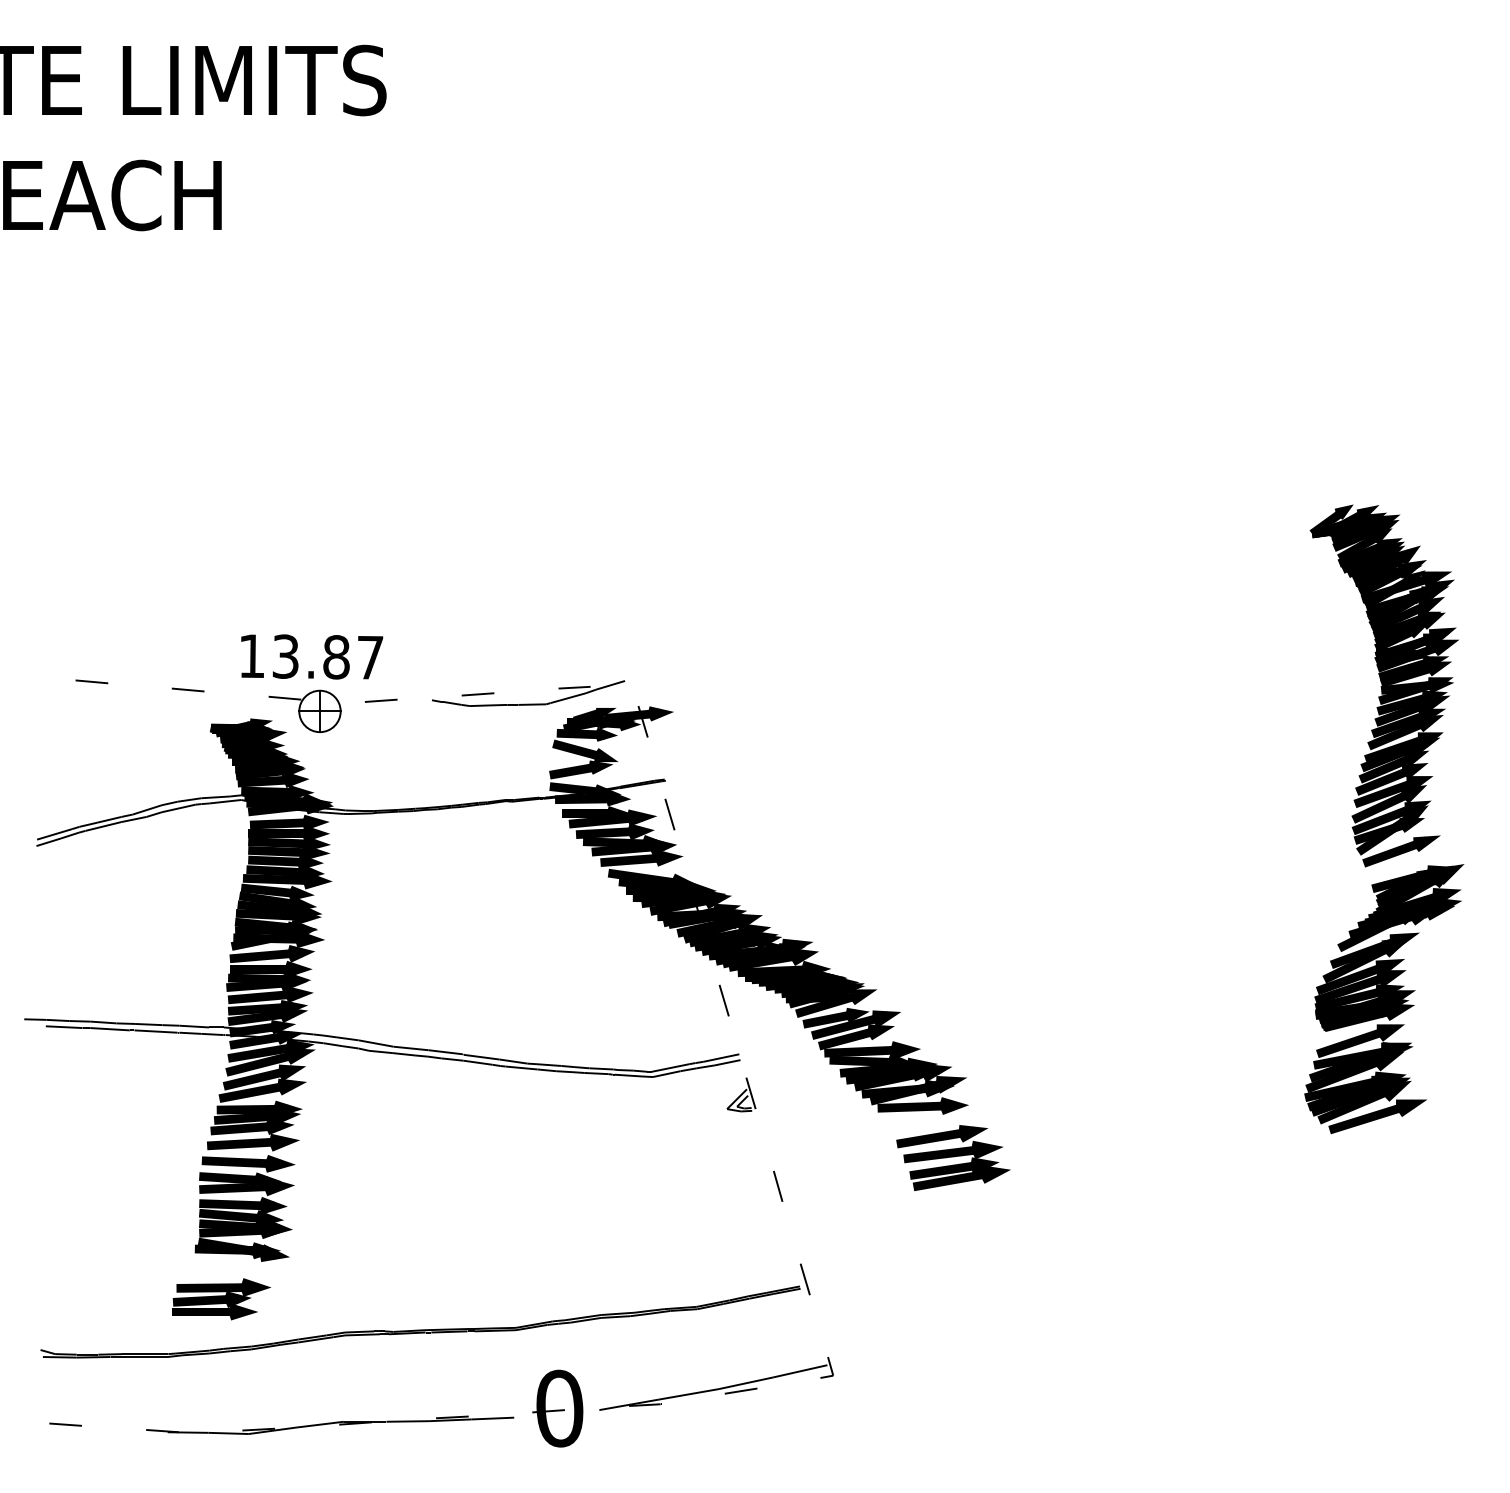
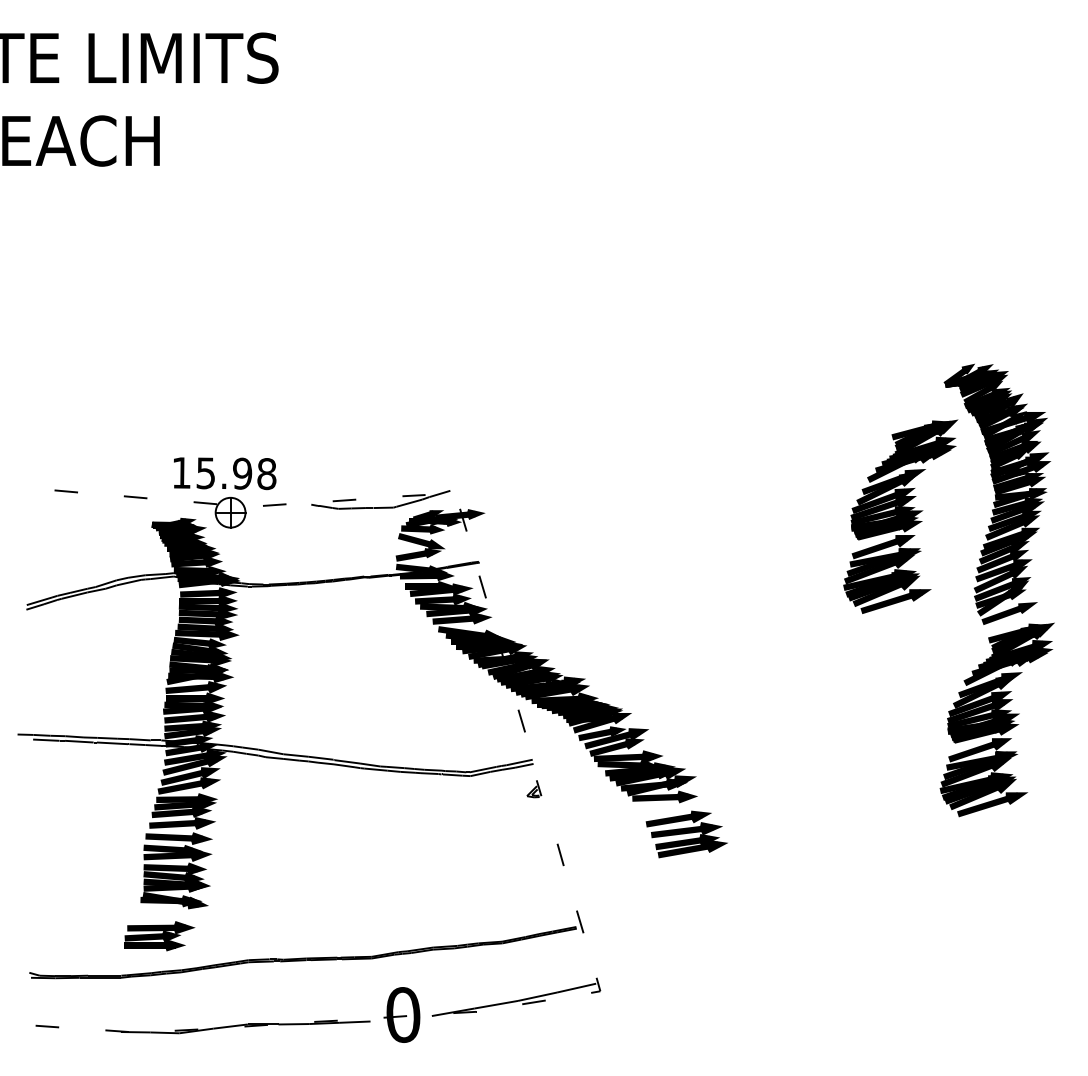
text: (328, 656) -> (236, 473), 13.87 -> 15.98
part: (1250, 717) -> (900, 517), added
part: (741, 1094) -> (534, 788), size x0.7

